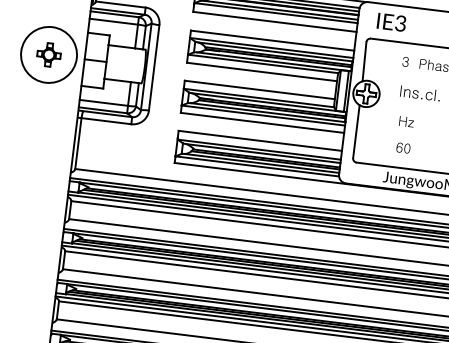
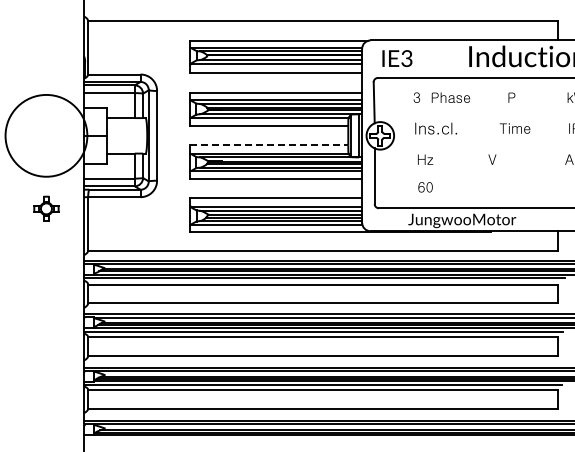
circle: (49, 54) -> (46, 135), size x1.4
part: (49, 54) -> (46, 208), moved
line: (259, 90) -> (269, 145), solid -> dashed

